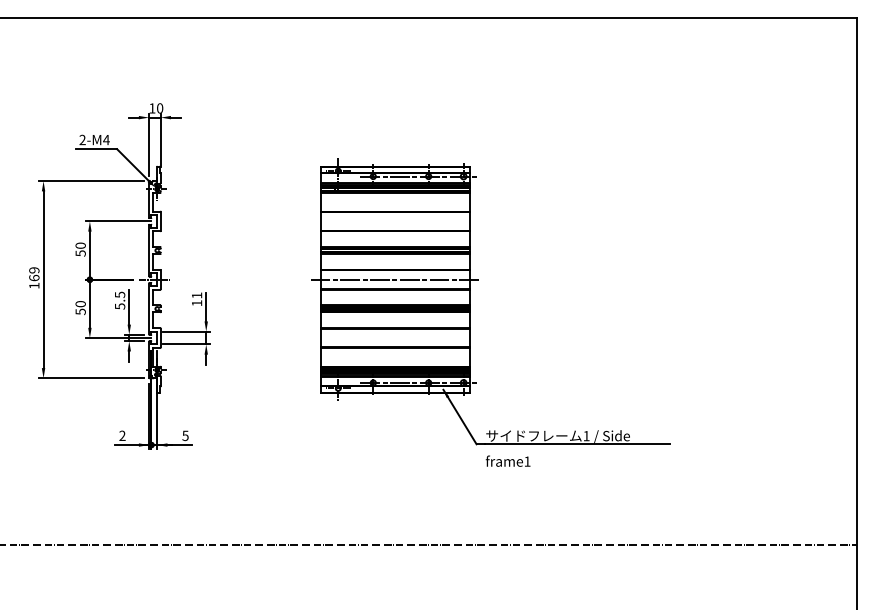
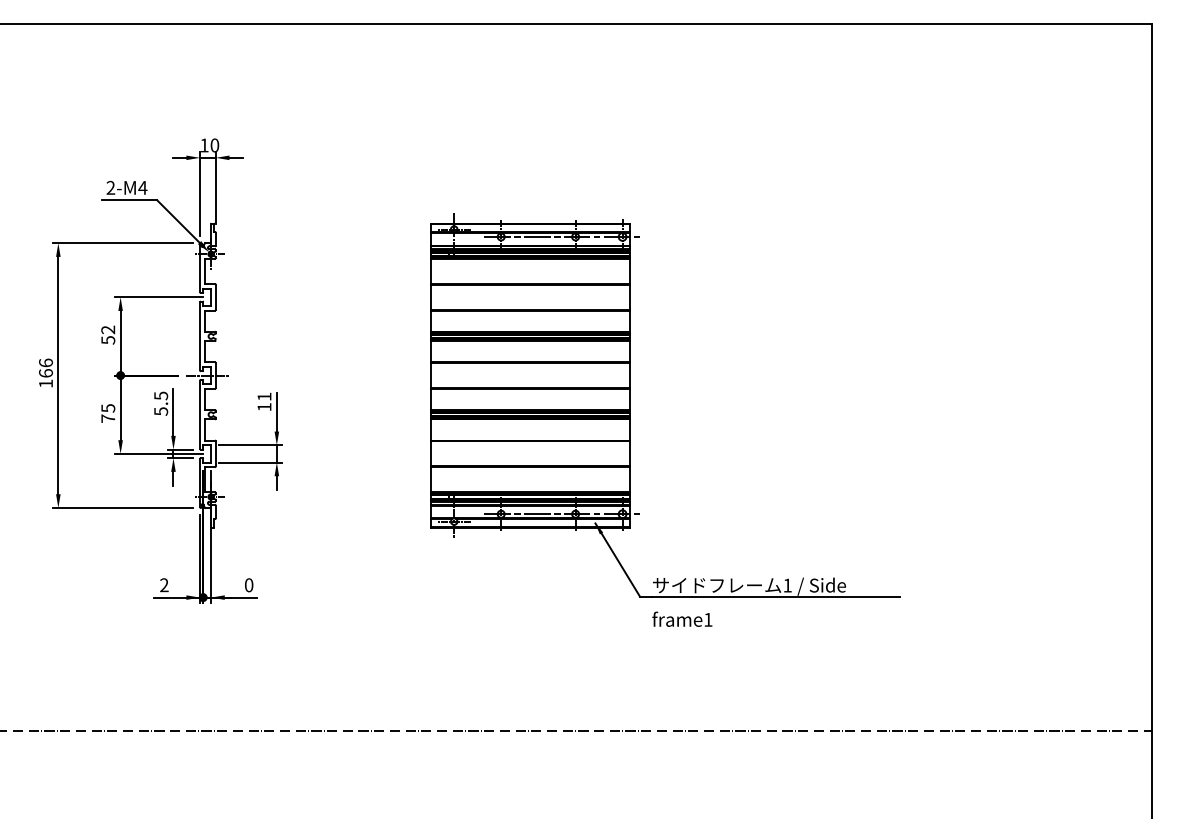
text: (80, 245) -> (107, 329), 50 -> 52
text: (34, 270) -> (46, 363), 169 -> 166
line: (394, 279) -> (529, 375), removed
text: (80, 308) -> (107, 414), 50 -> 75
text: (185, 435) -> (248, 584), 5 -> 0

